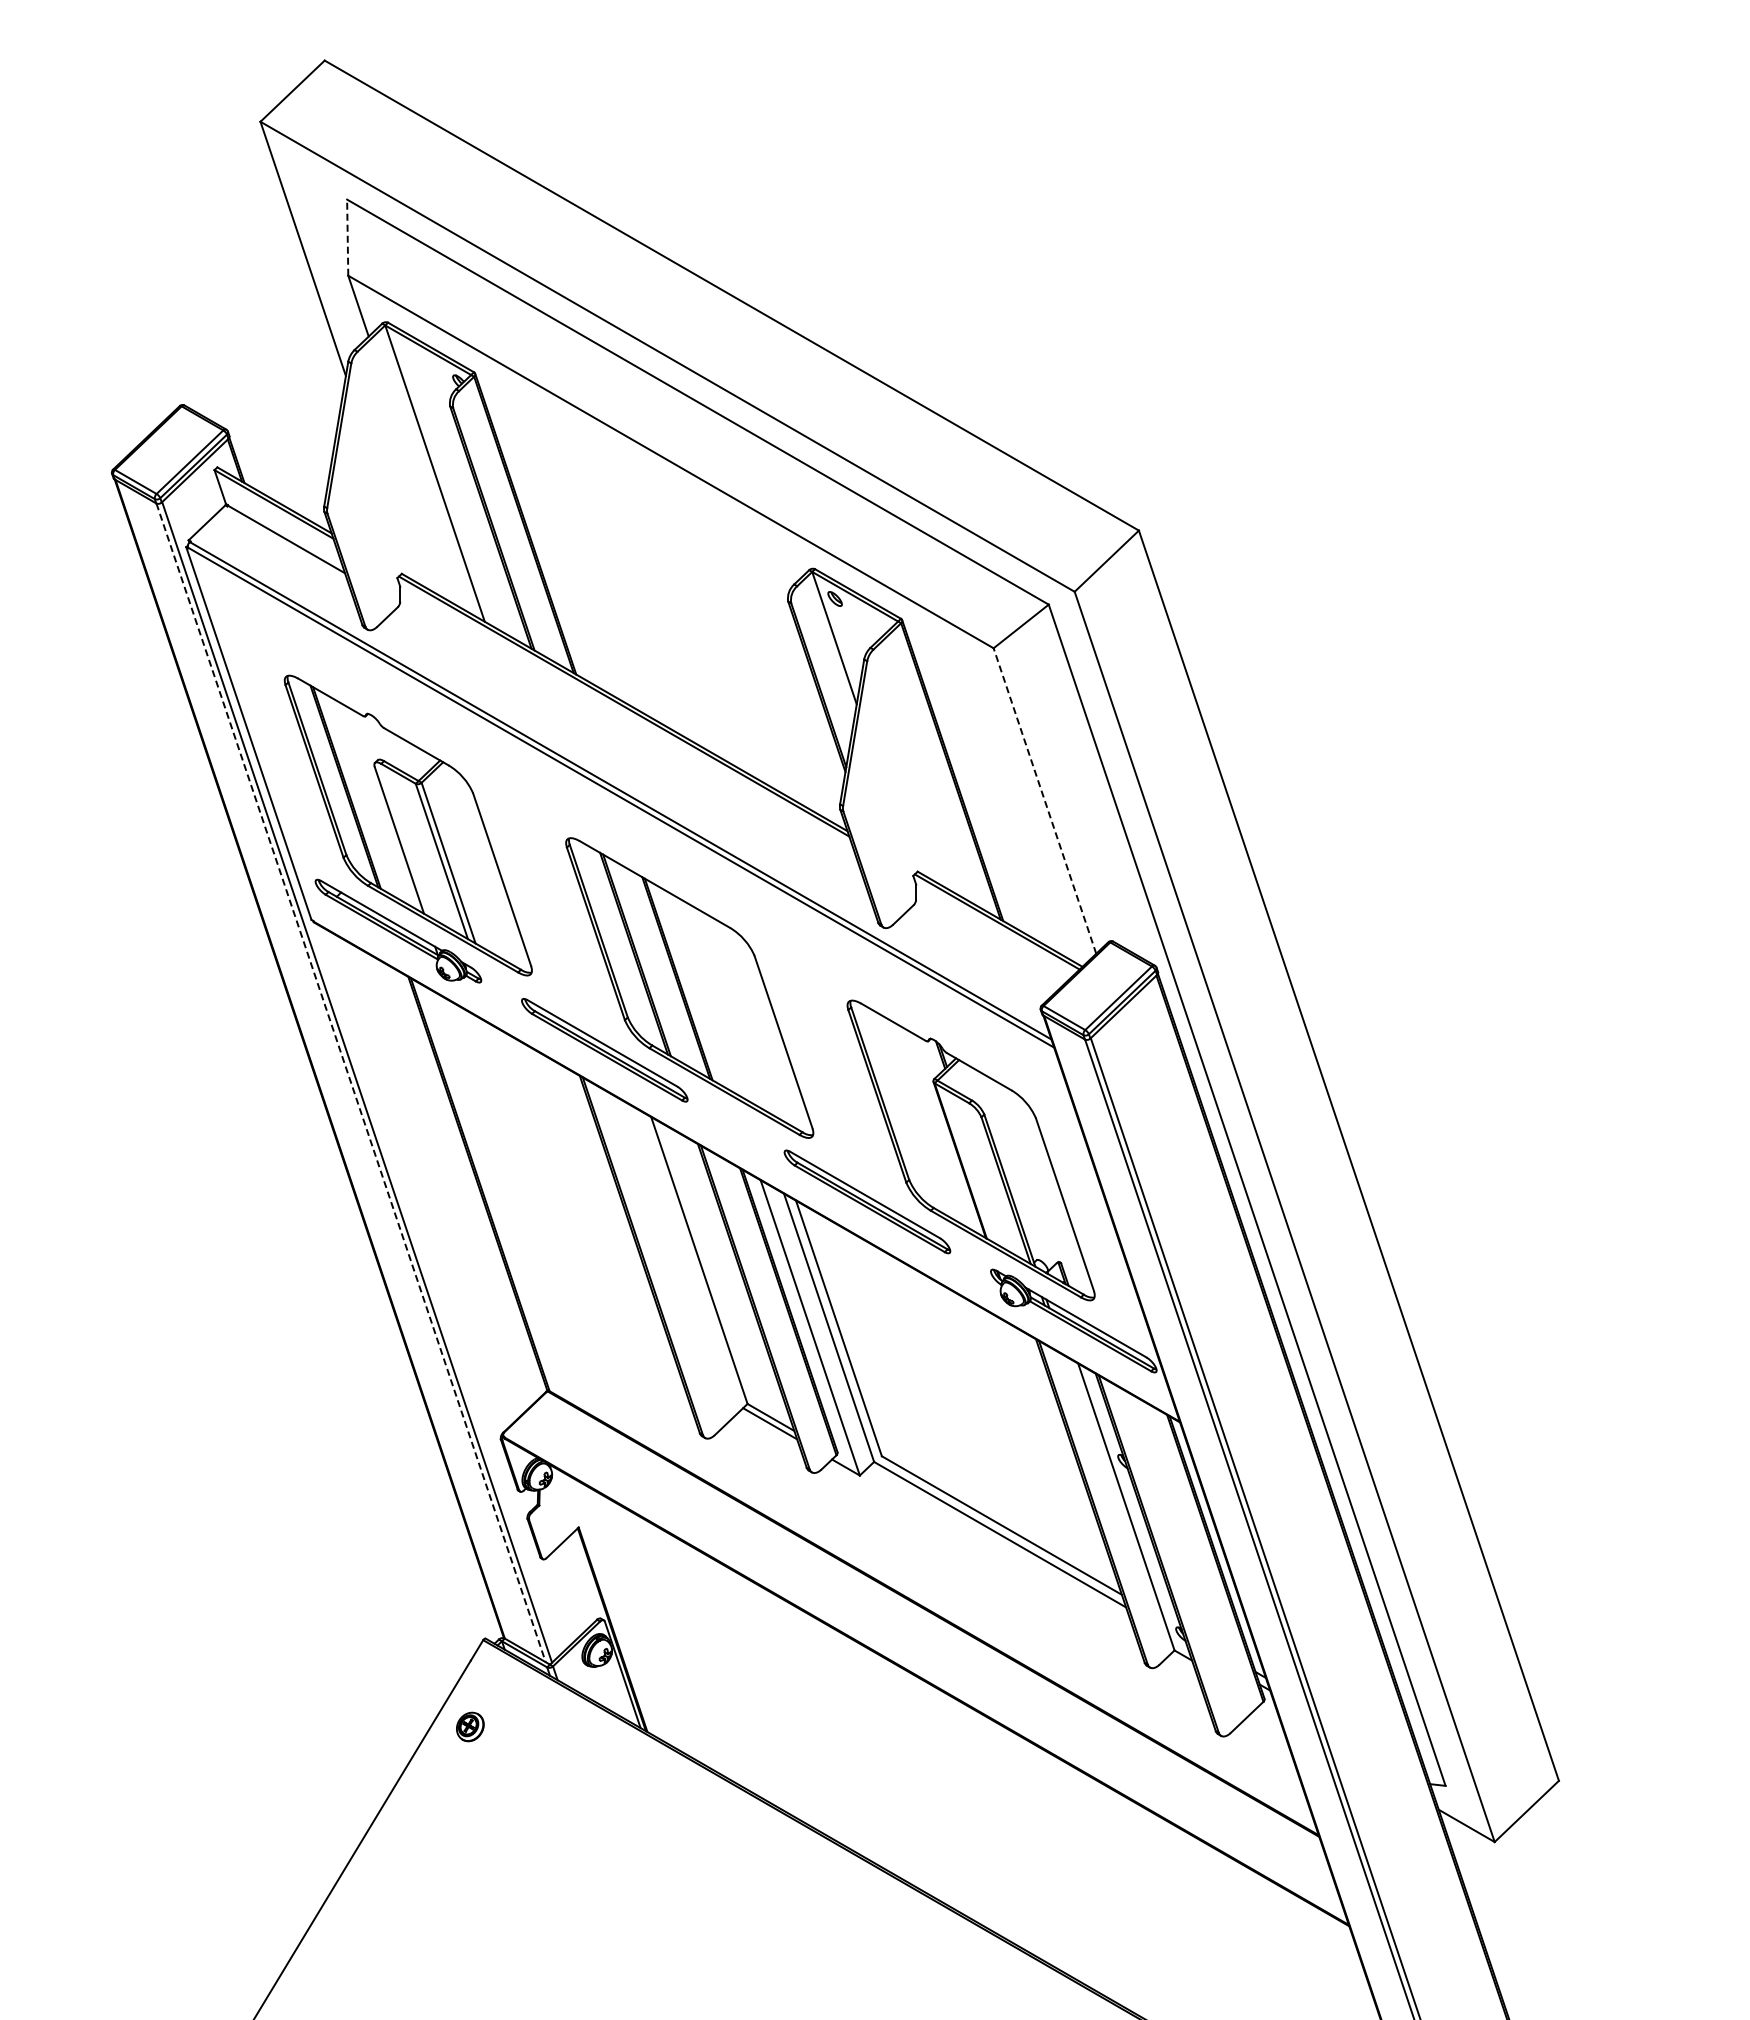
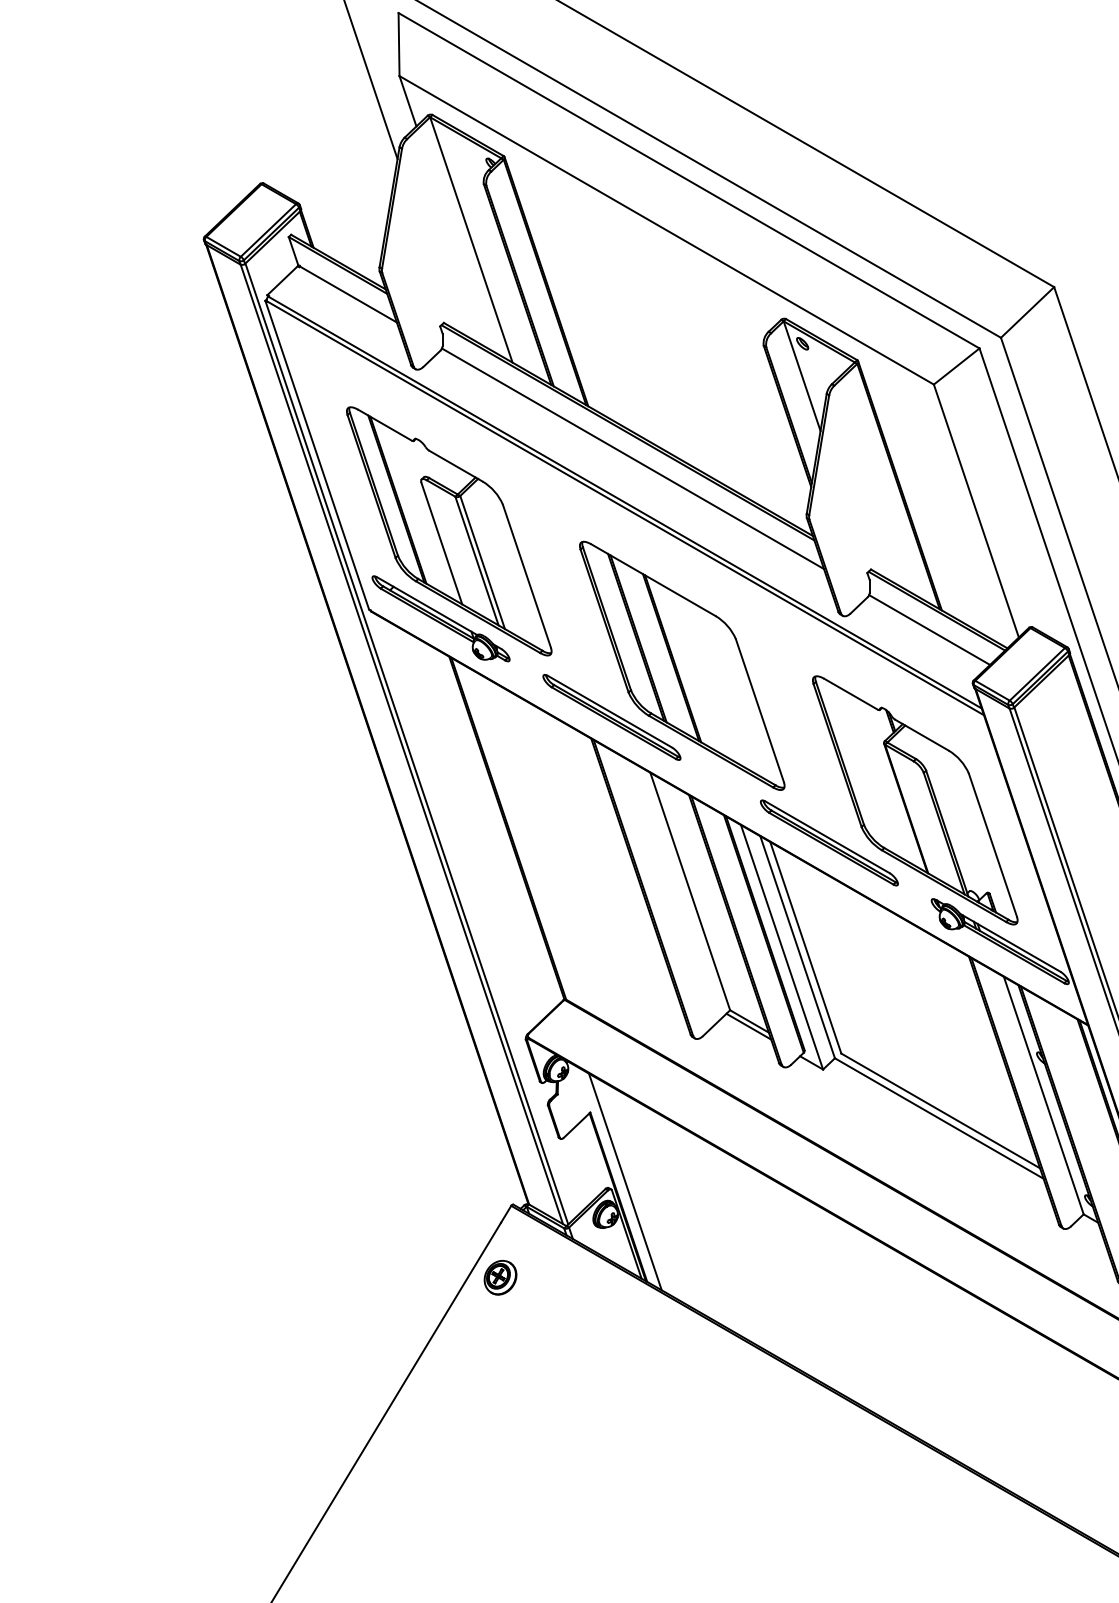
line: (347, 237) -> (398, 44), dashed -> solid
line: (629, 737) -> (632, 458), added
line: (1044, 800) -> (976, 510), dashed -> solid
line: (988, 944) -> (929, 629), added
line: (351, 1083) -> (402, 744), dashed -> solid
line: (620, 1611) -> (624, 1182), added
part: (470, 1726) -> (500, 1277), size x1.43

